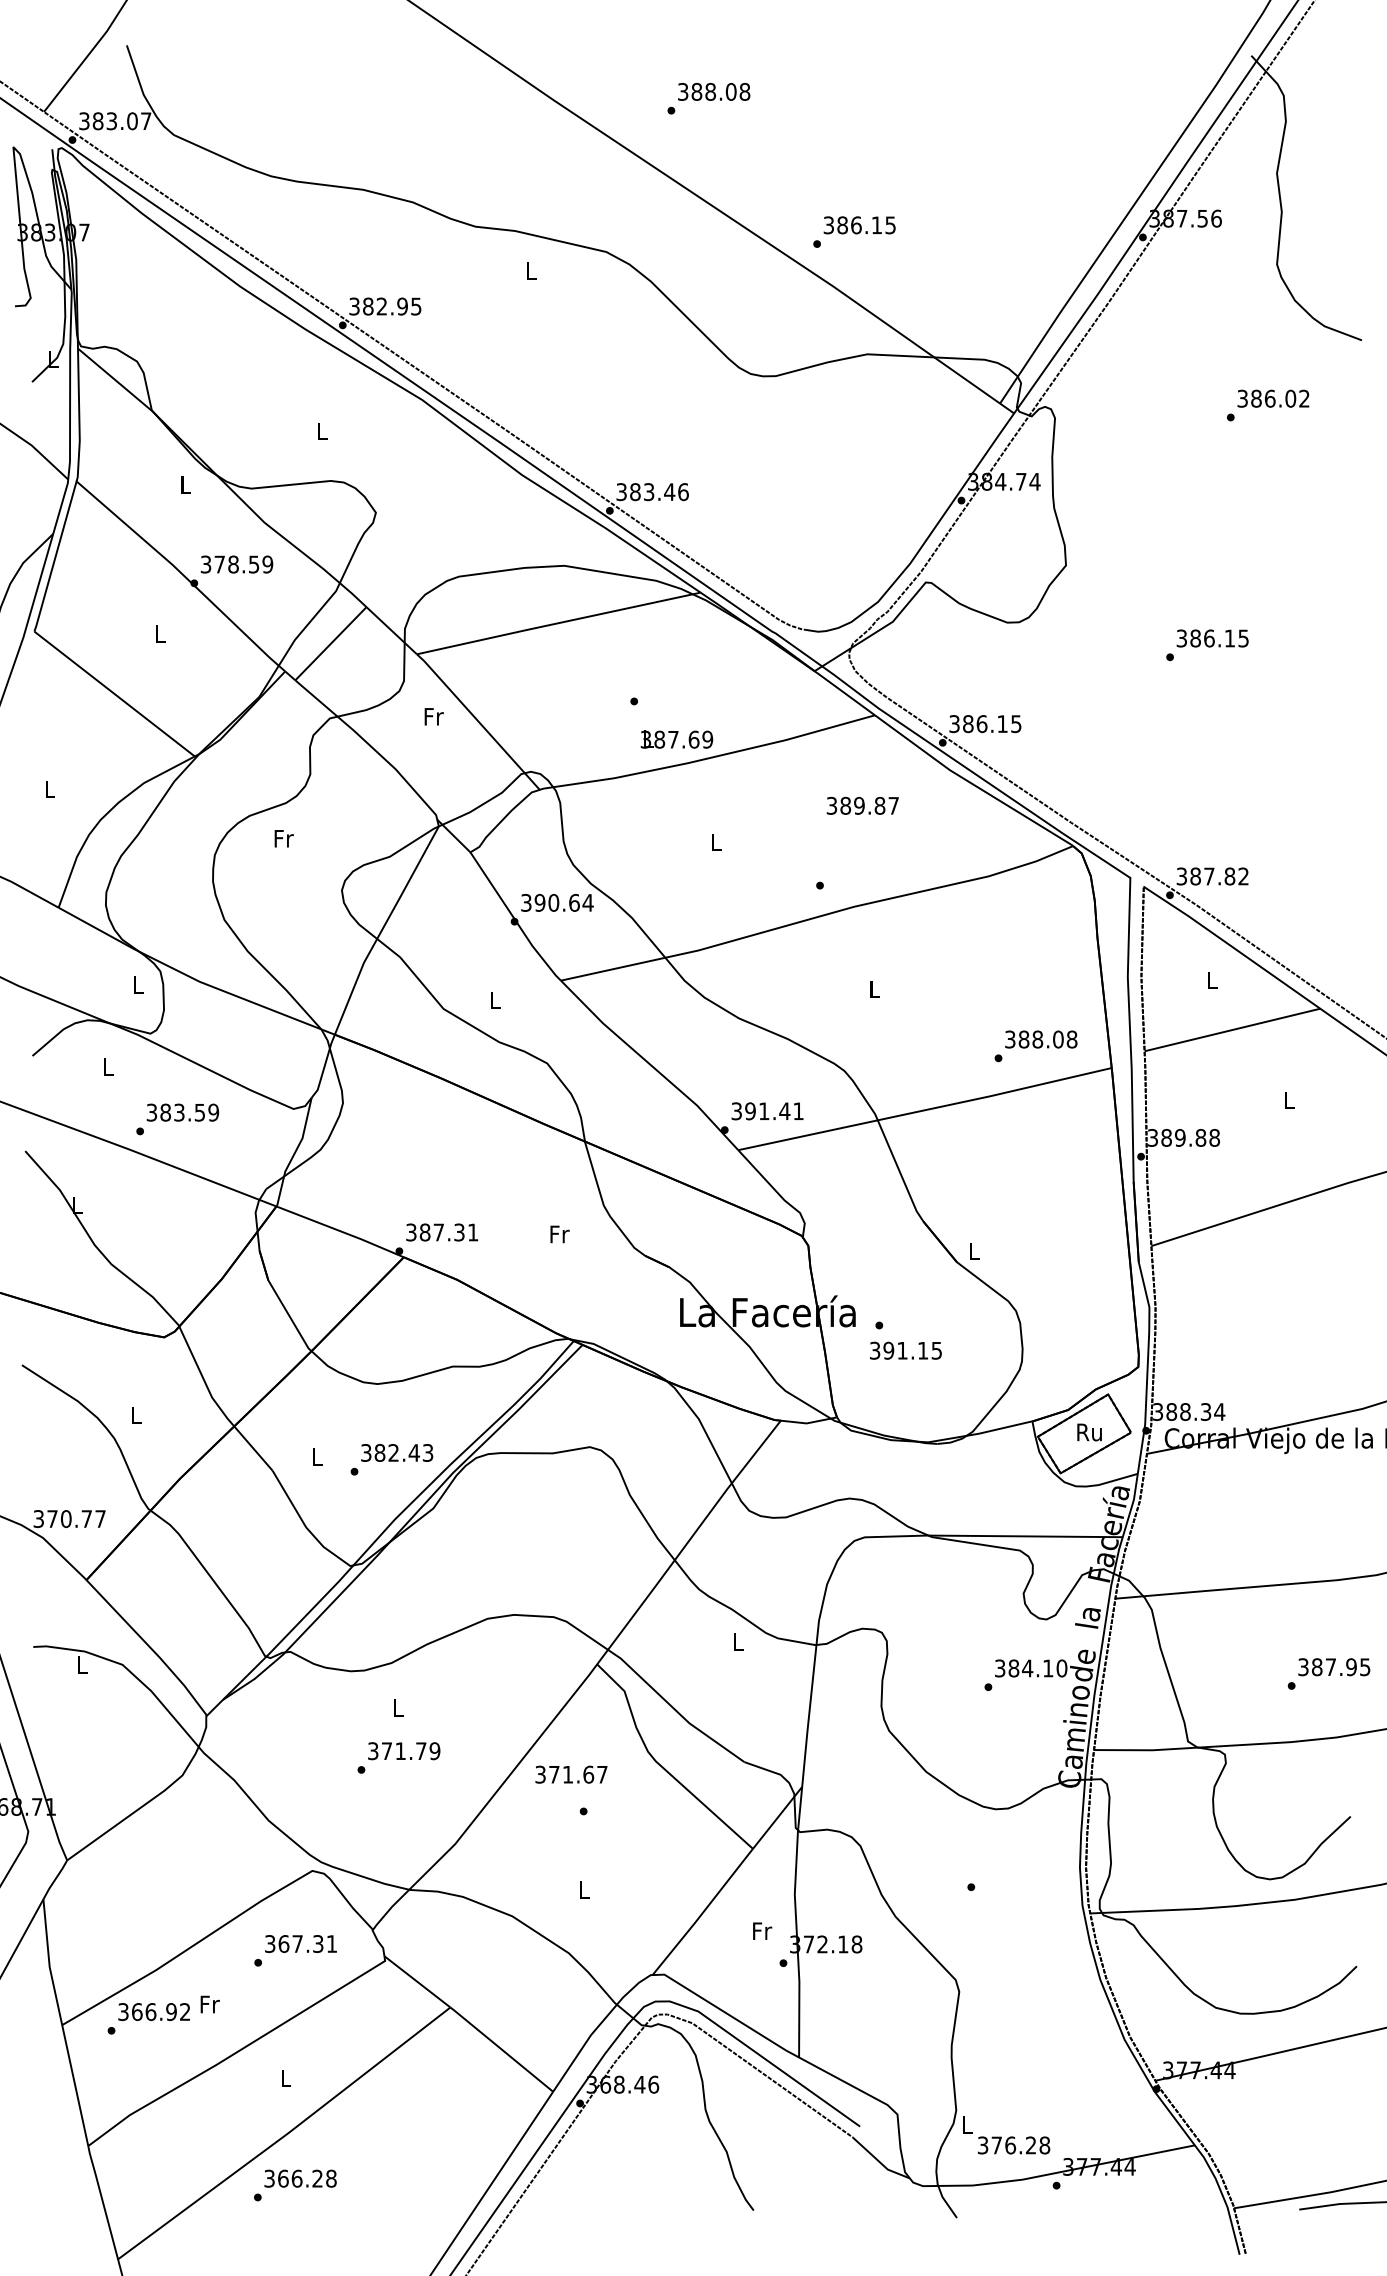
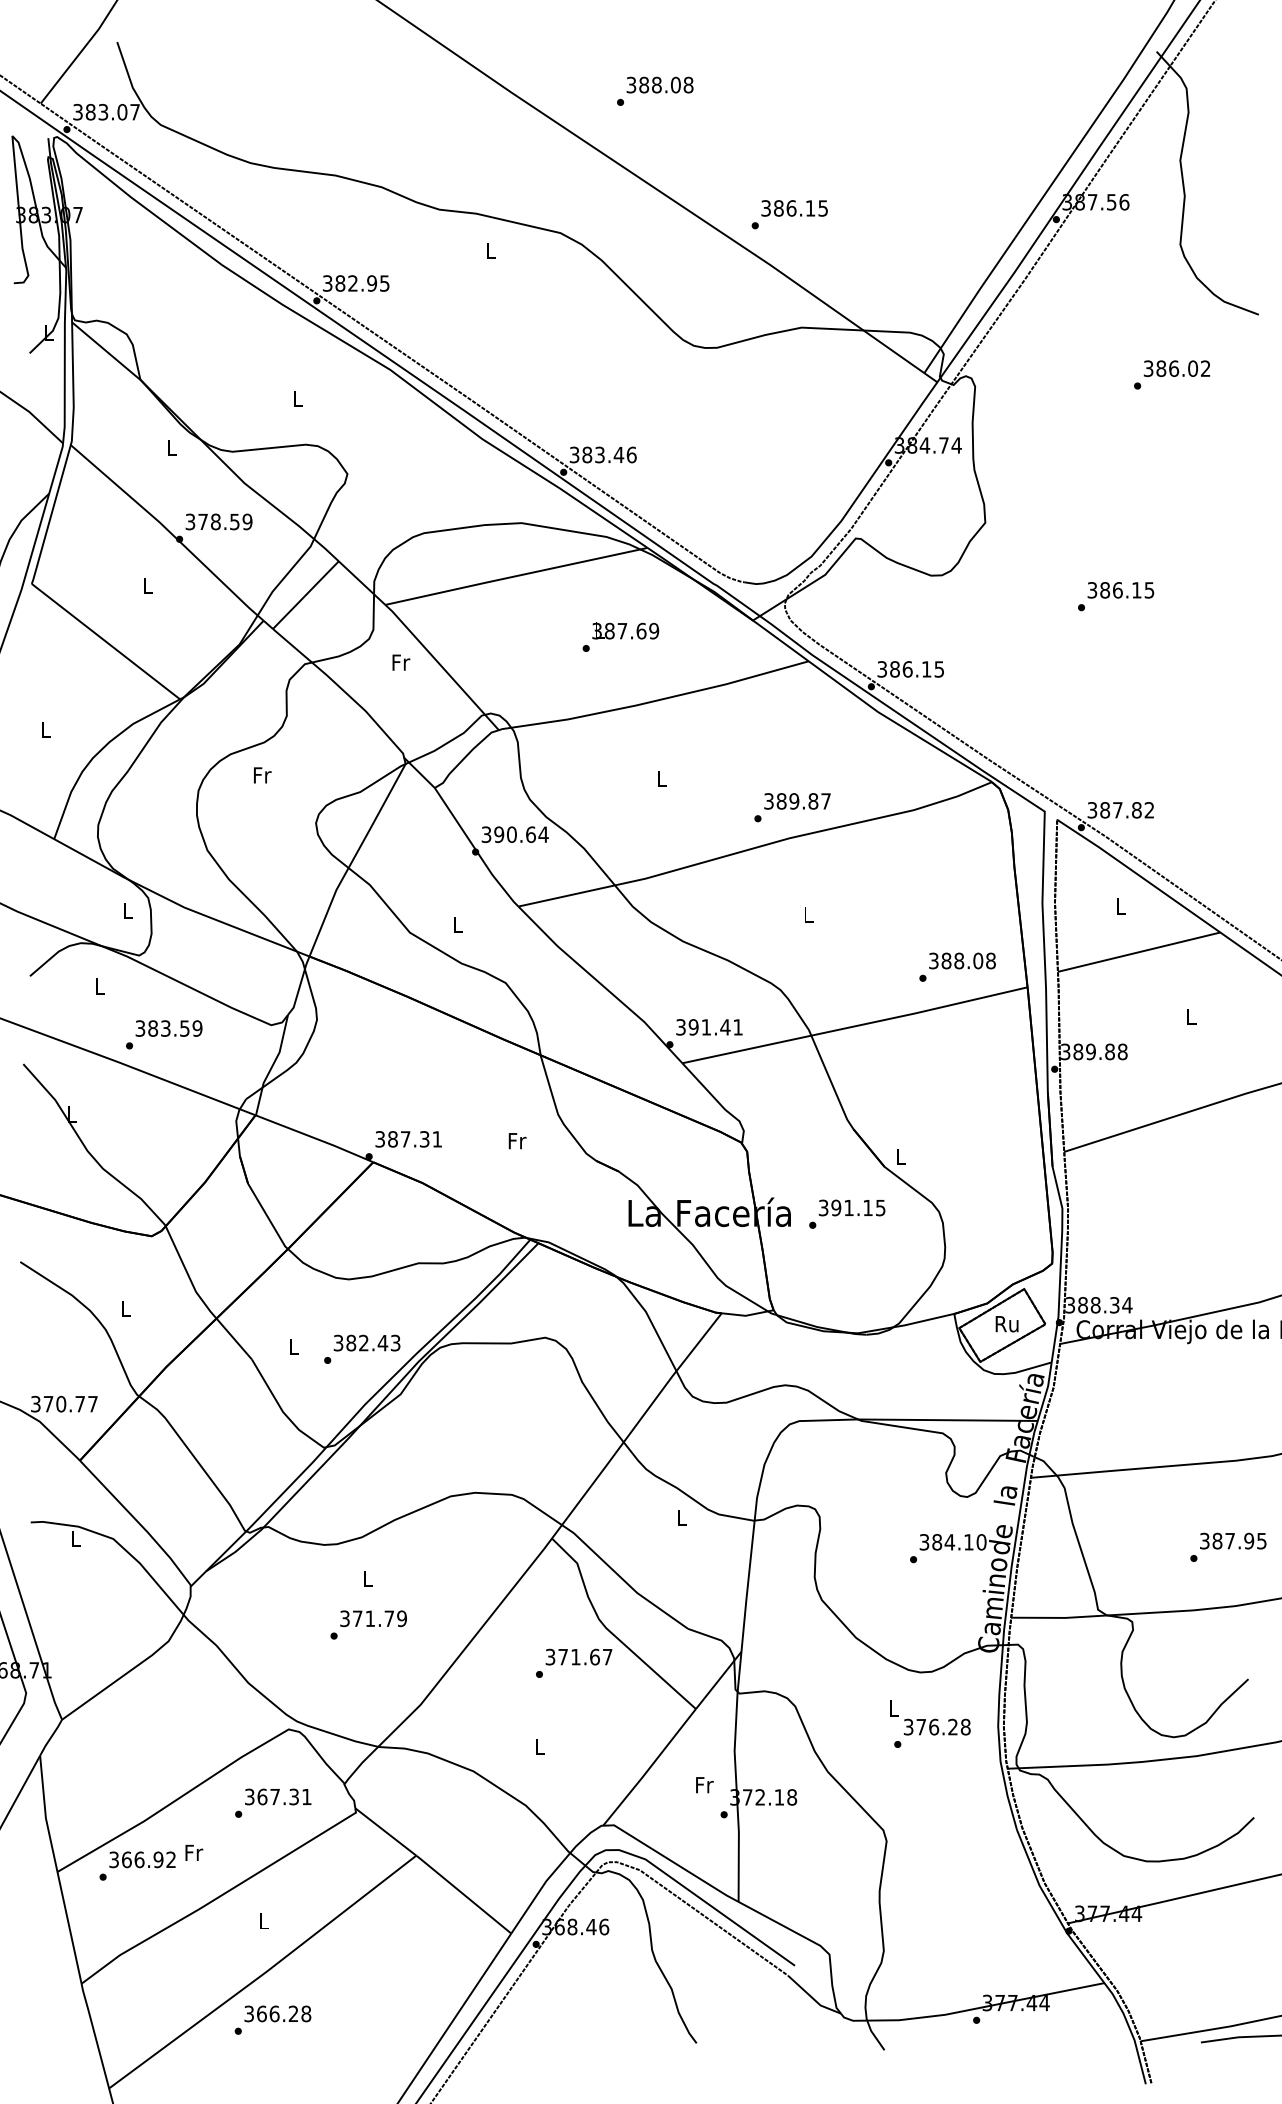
text: (676, 739) -> (625, 630), moved
text: (862, 805) -> (797, 801), moved
text: (905, 1350) -> (851, 1207), moved
text: (571, 1774) -> (579, 1656), moved
text: (1006, 2135) -> (930, 1717), moved

